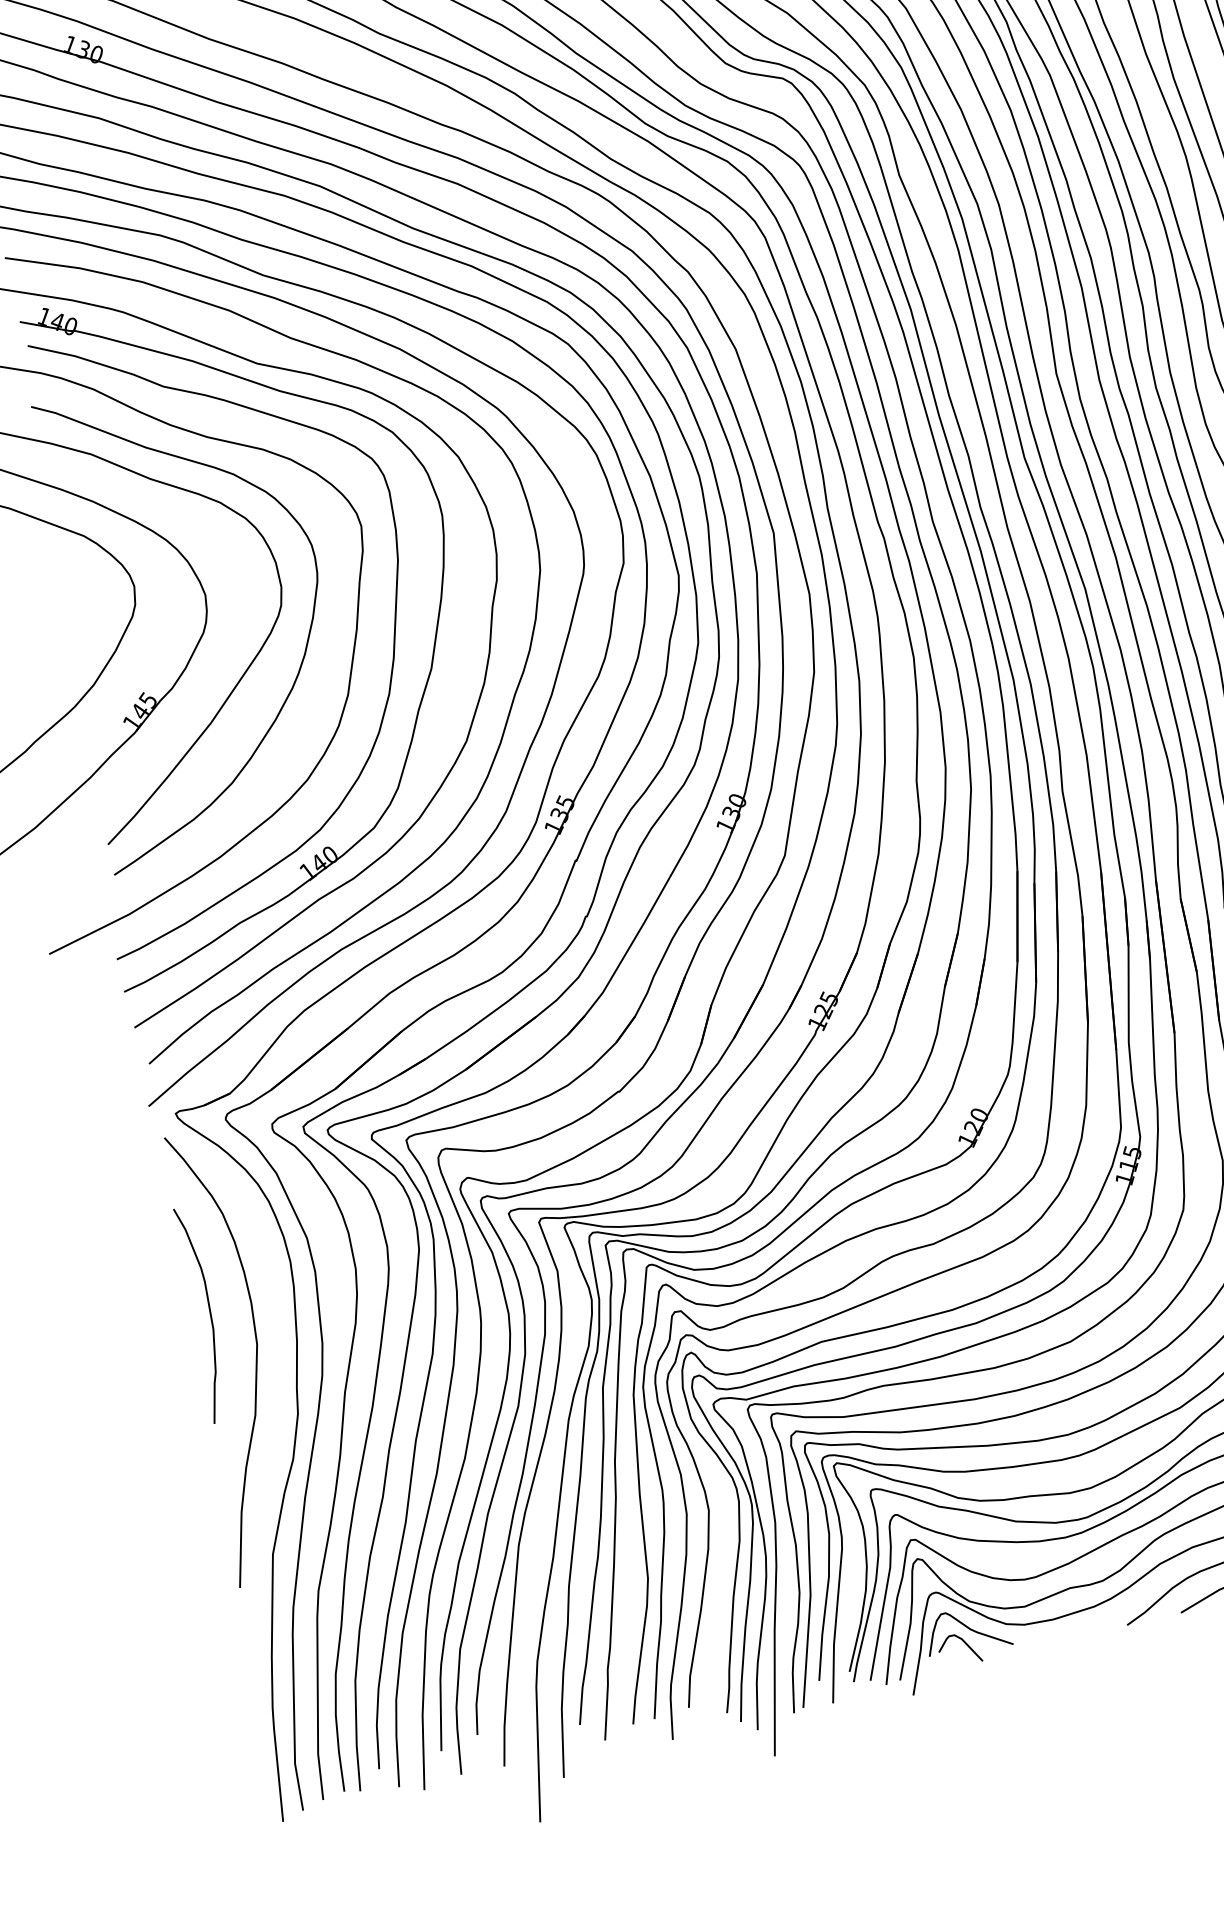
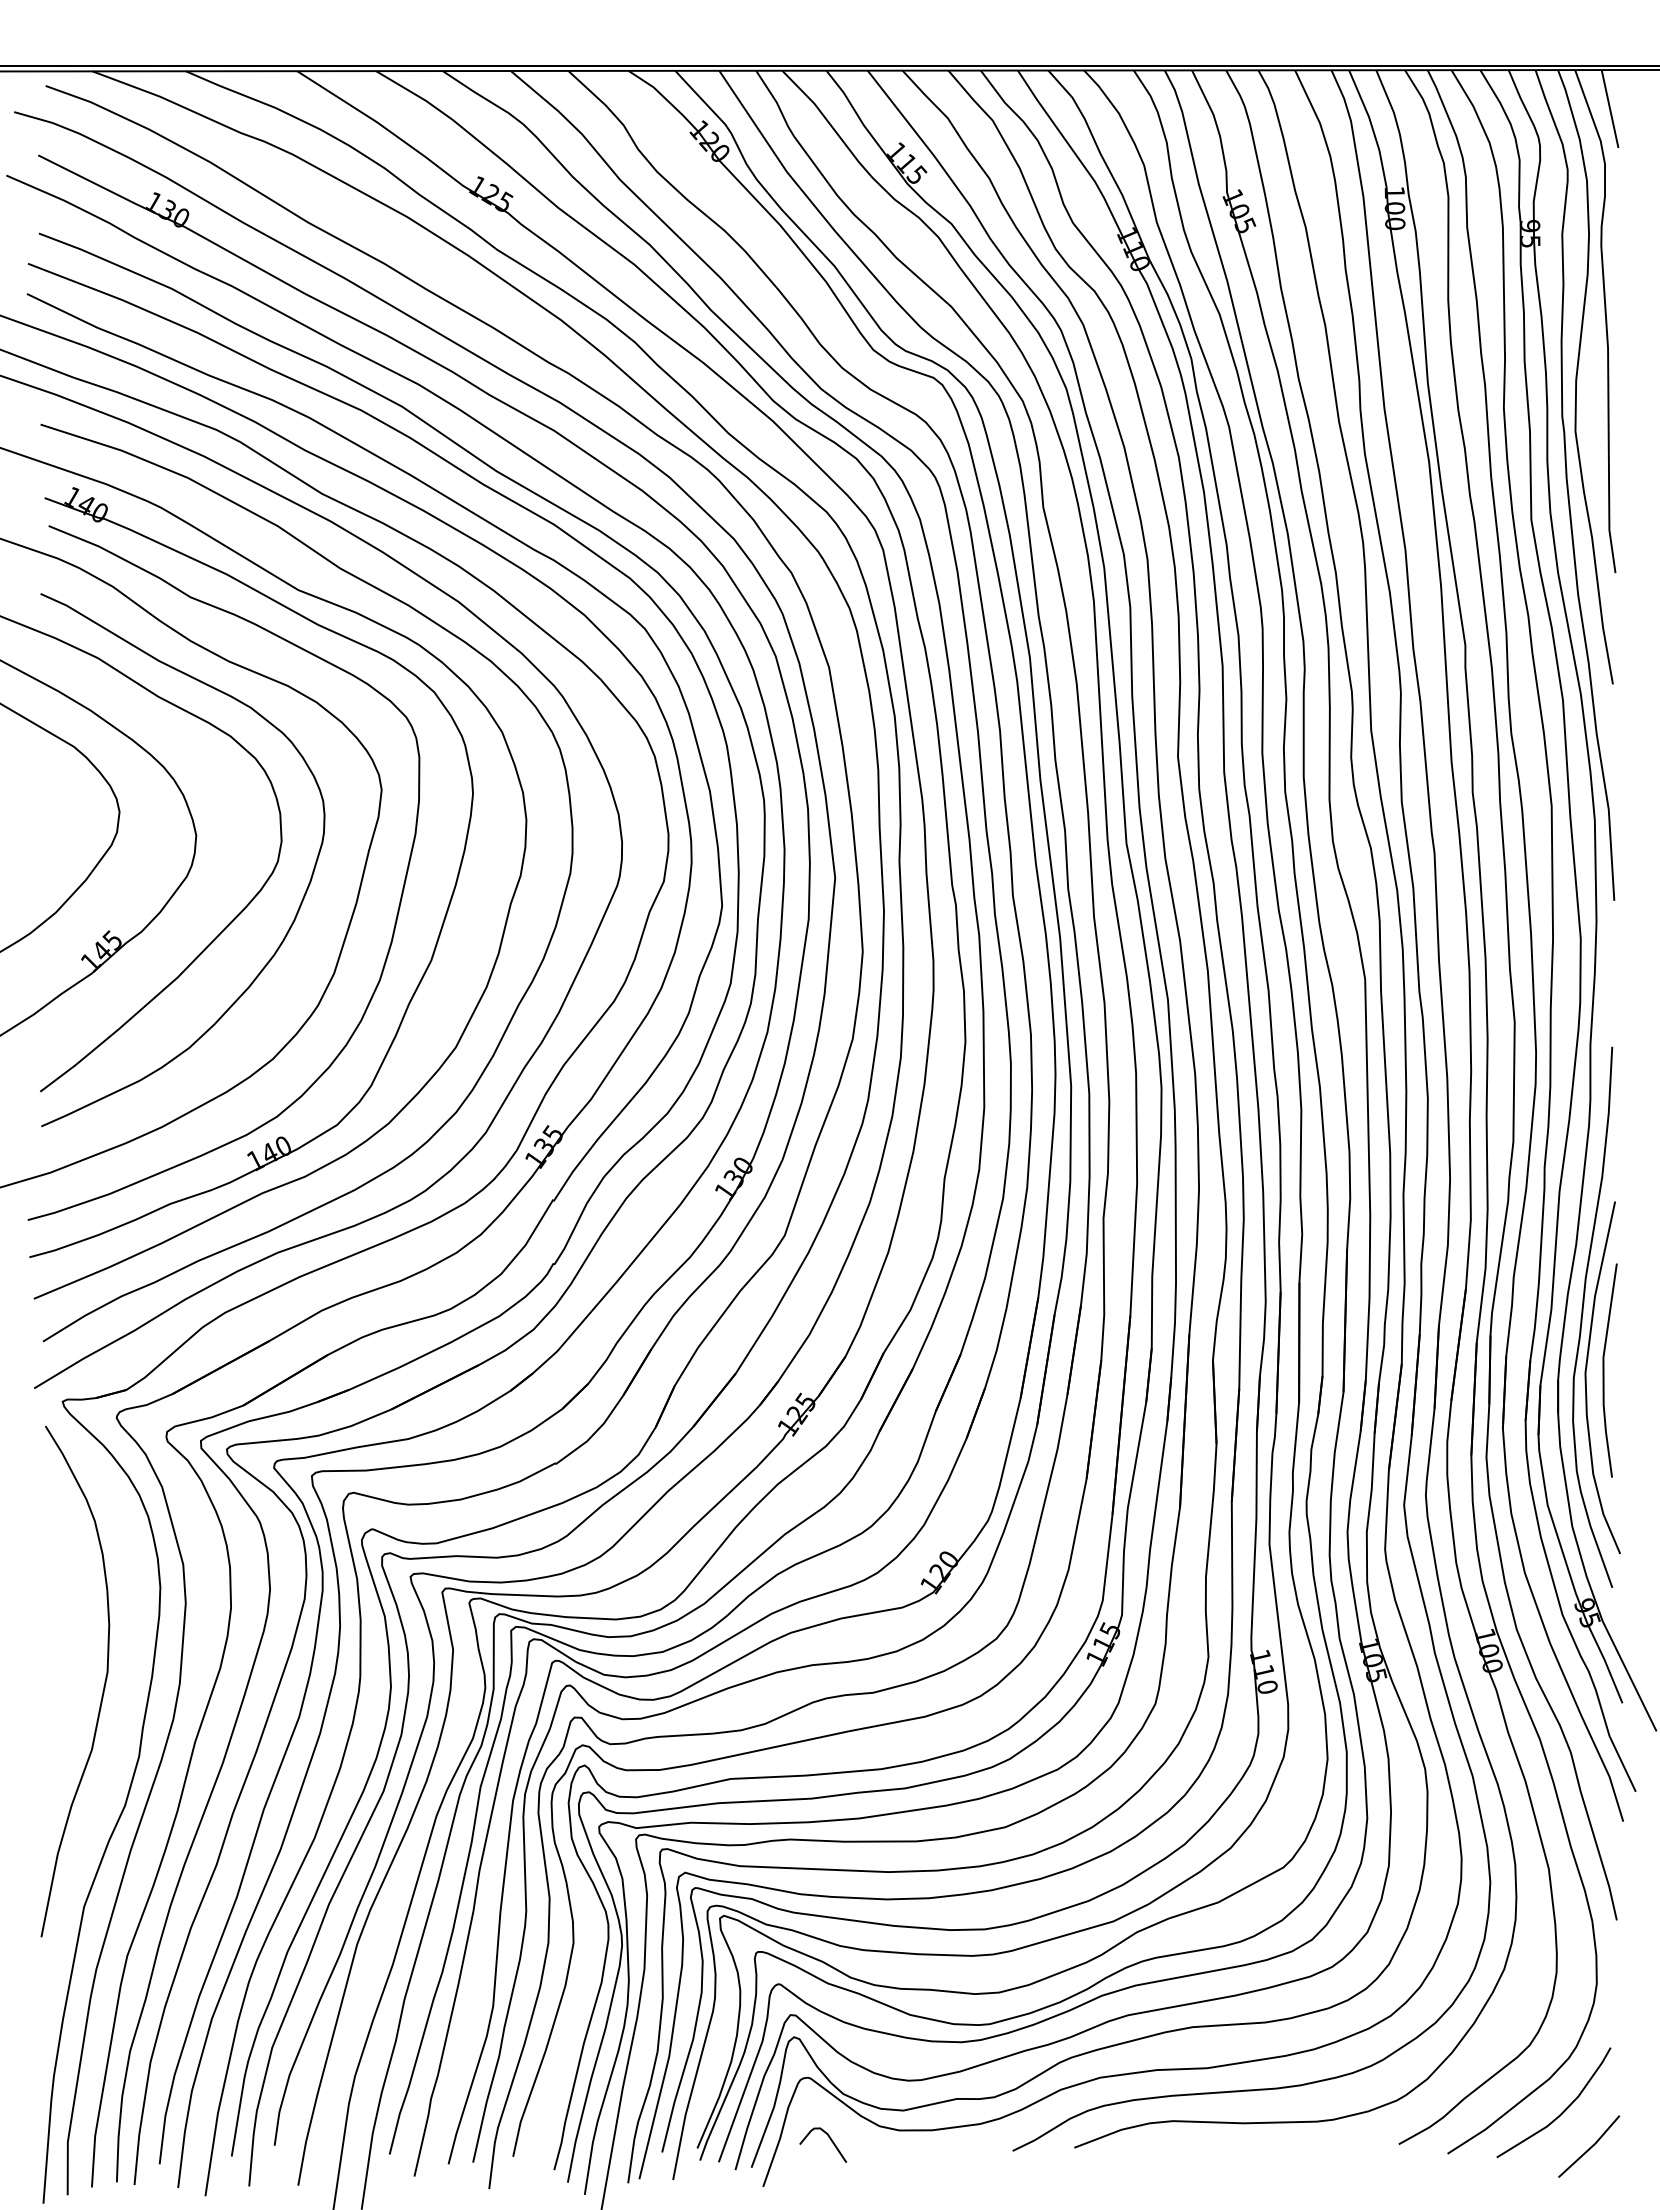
curve: (209, 1313) -> (61, 1628), removed
curve: (968, 1628) -> (836, 2123), removed

